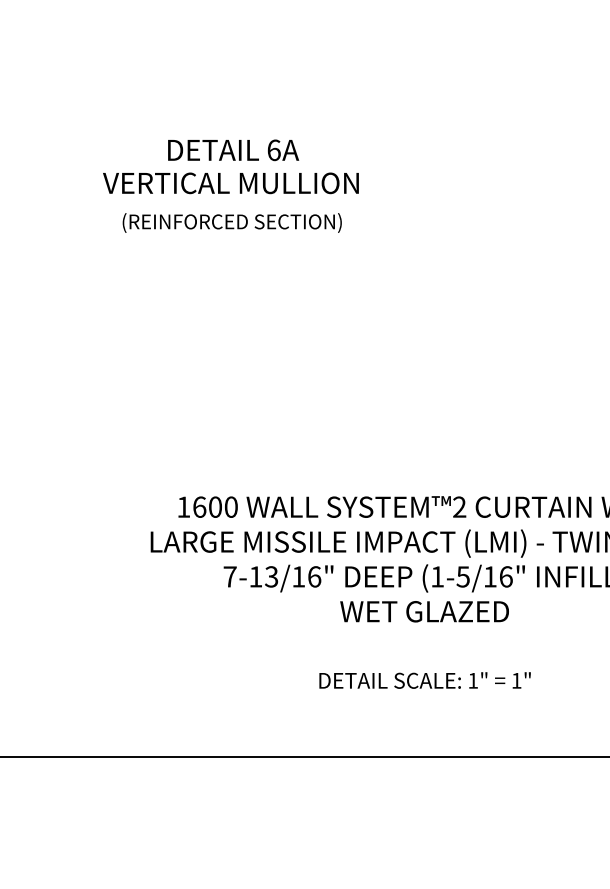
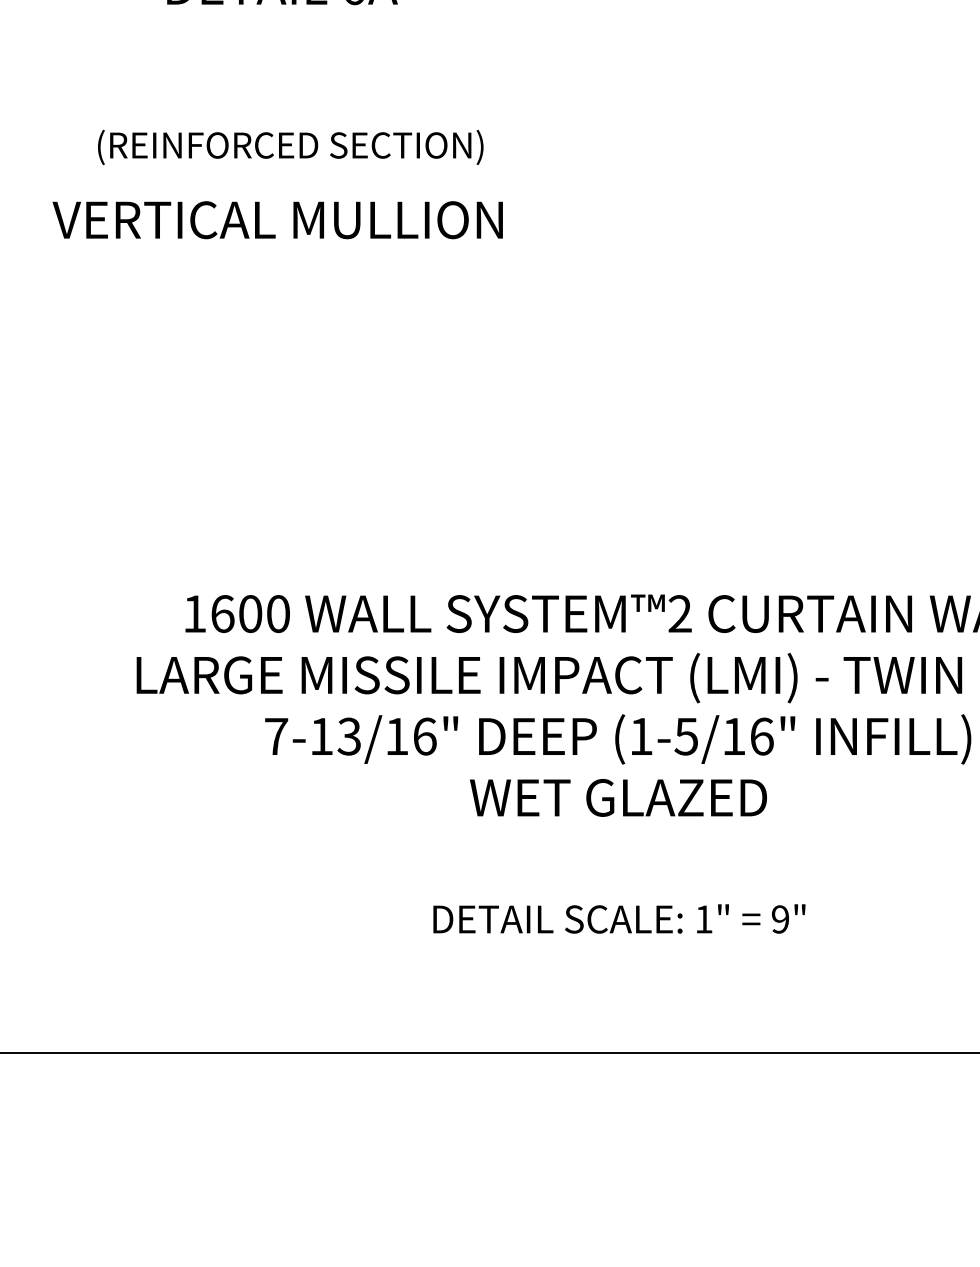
text: (230, 183) -> (277, 220), moved
text: (231, 222) -> (289, 146), moved
text: (516, 680) -> (780, 918), 1" -> 9"

